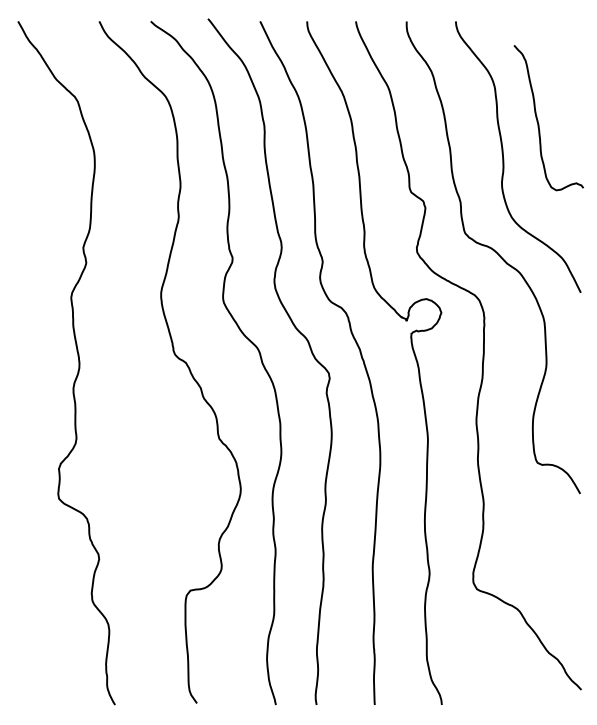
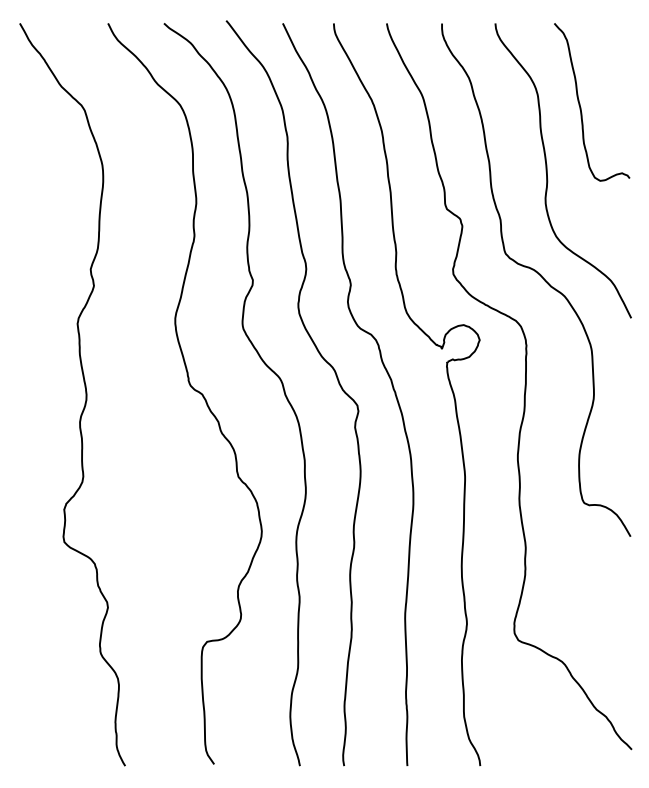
curve: (538, 120) -> (580, 105), moved

